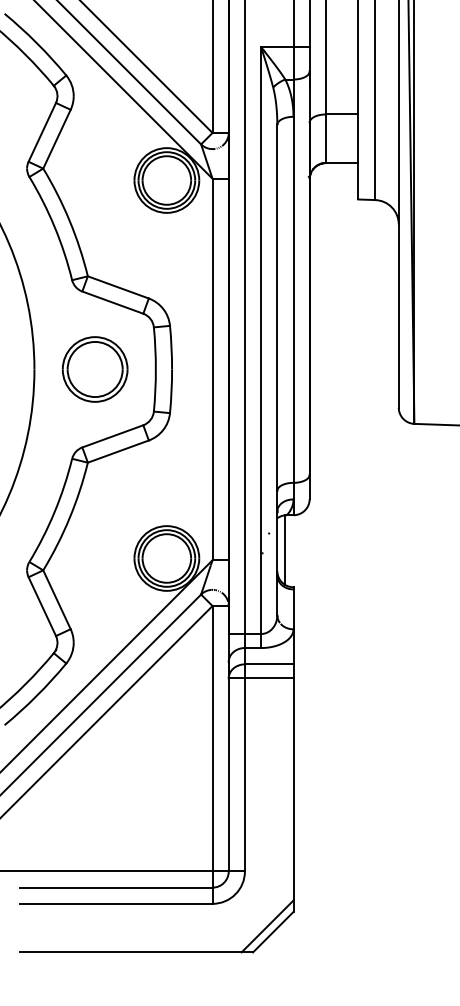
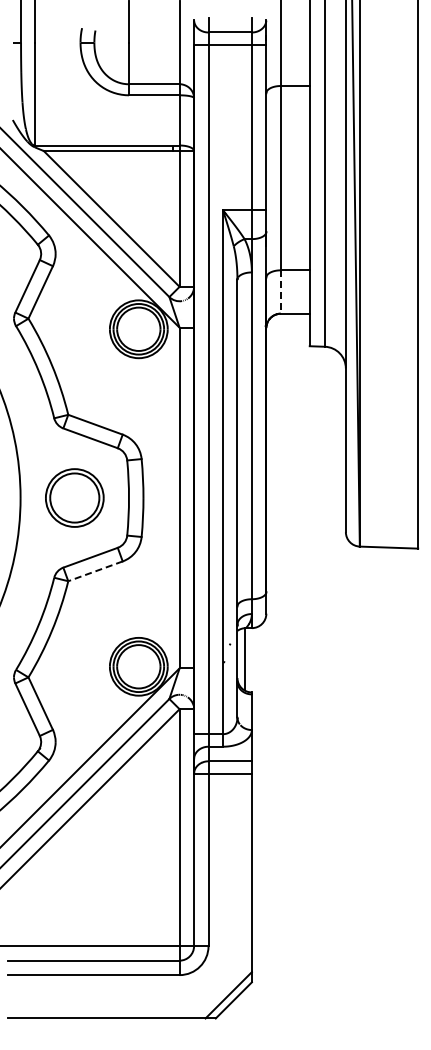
line: (325, 139) -> (280, 292), solid -> dashed
line: (118, 451) -> (95, 571), solid -> dashed

